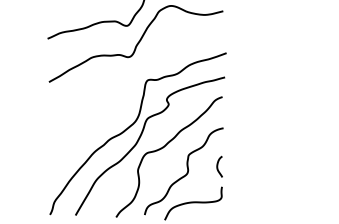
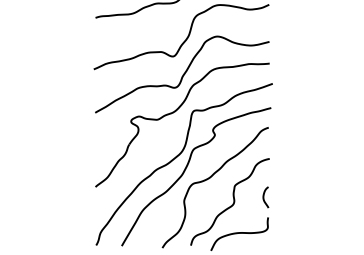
part: (129, 81) -> (175, 112), added

